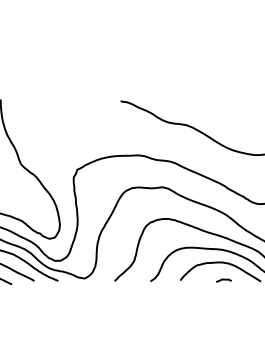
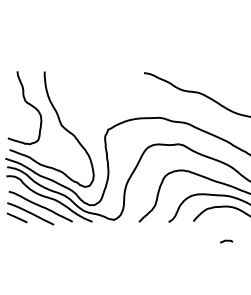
curve: (223, 280) -> (226, 241), moved

